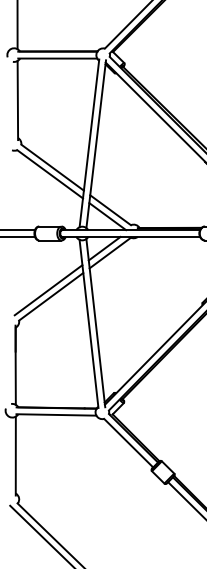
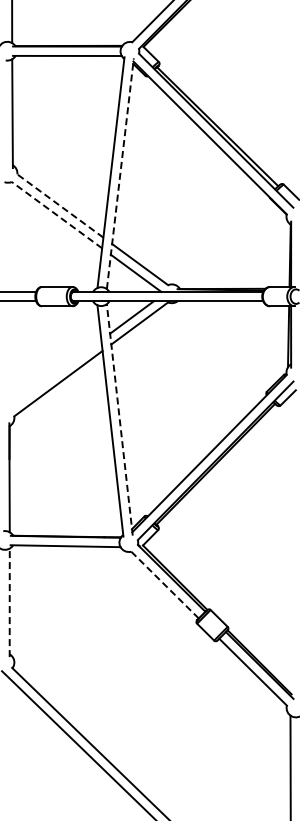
line: (96, 144) -> (120, 173), solid -> dashed
line: (52, 167) -> (60, 205), solid -> dashed
line: (49, 173) -> (56, 214), solid -> dashed
line: (48, 290) -> (54, 374), removed
line: (95, 322) -> (119, 419), solid -> dashed
line: (129, 443) -> (165, 585), solid -> dashed
line: (15, 455) -> (9, 602), solid -> dashed

